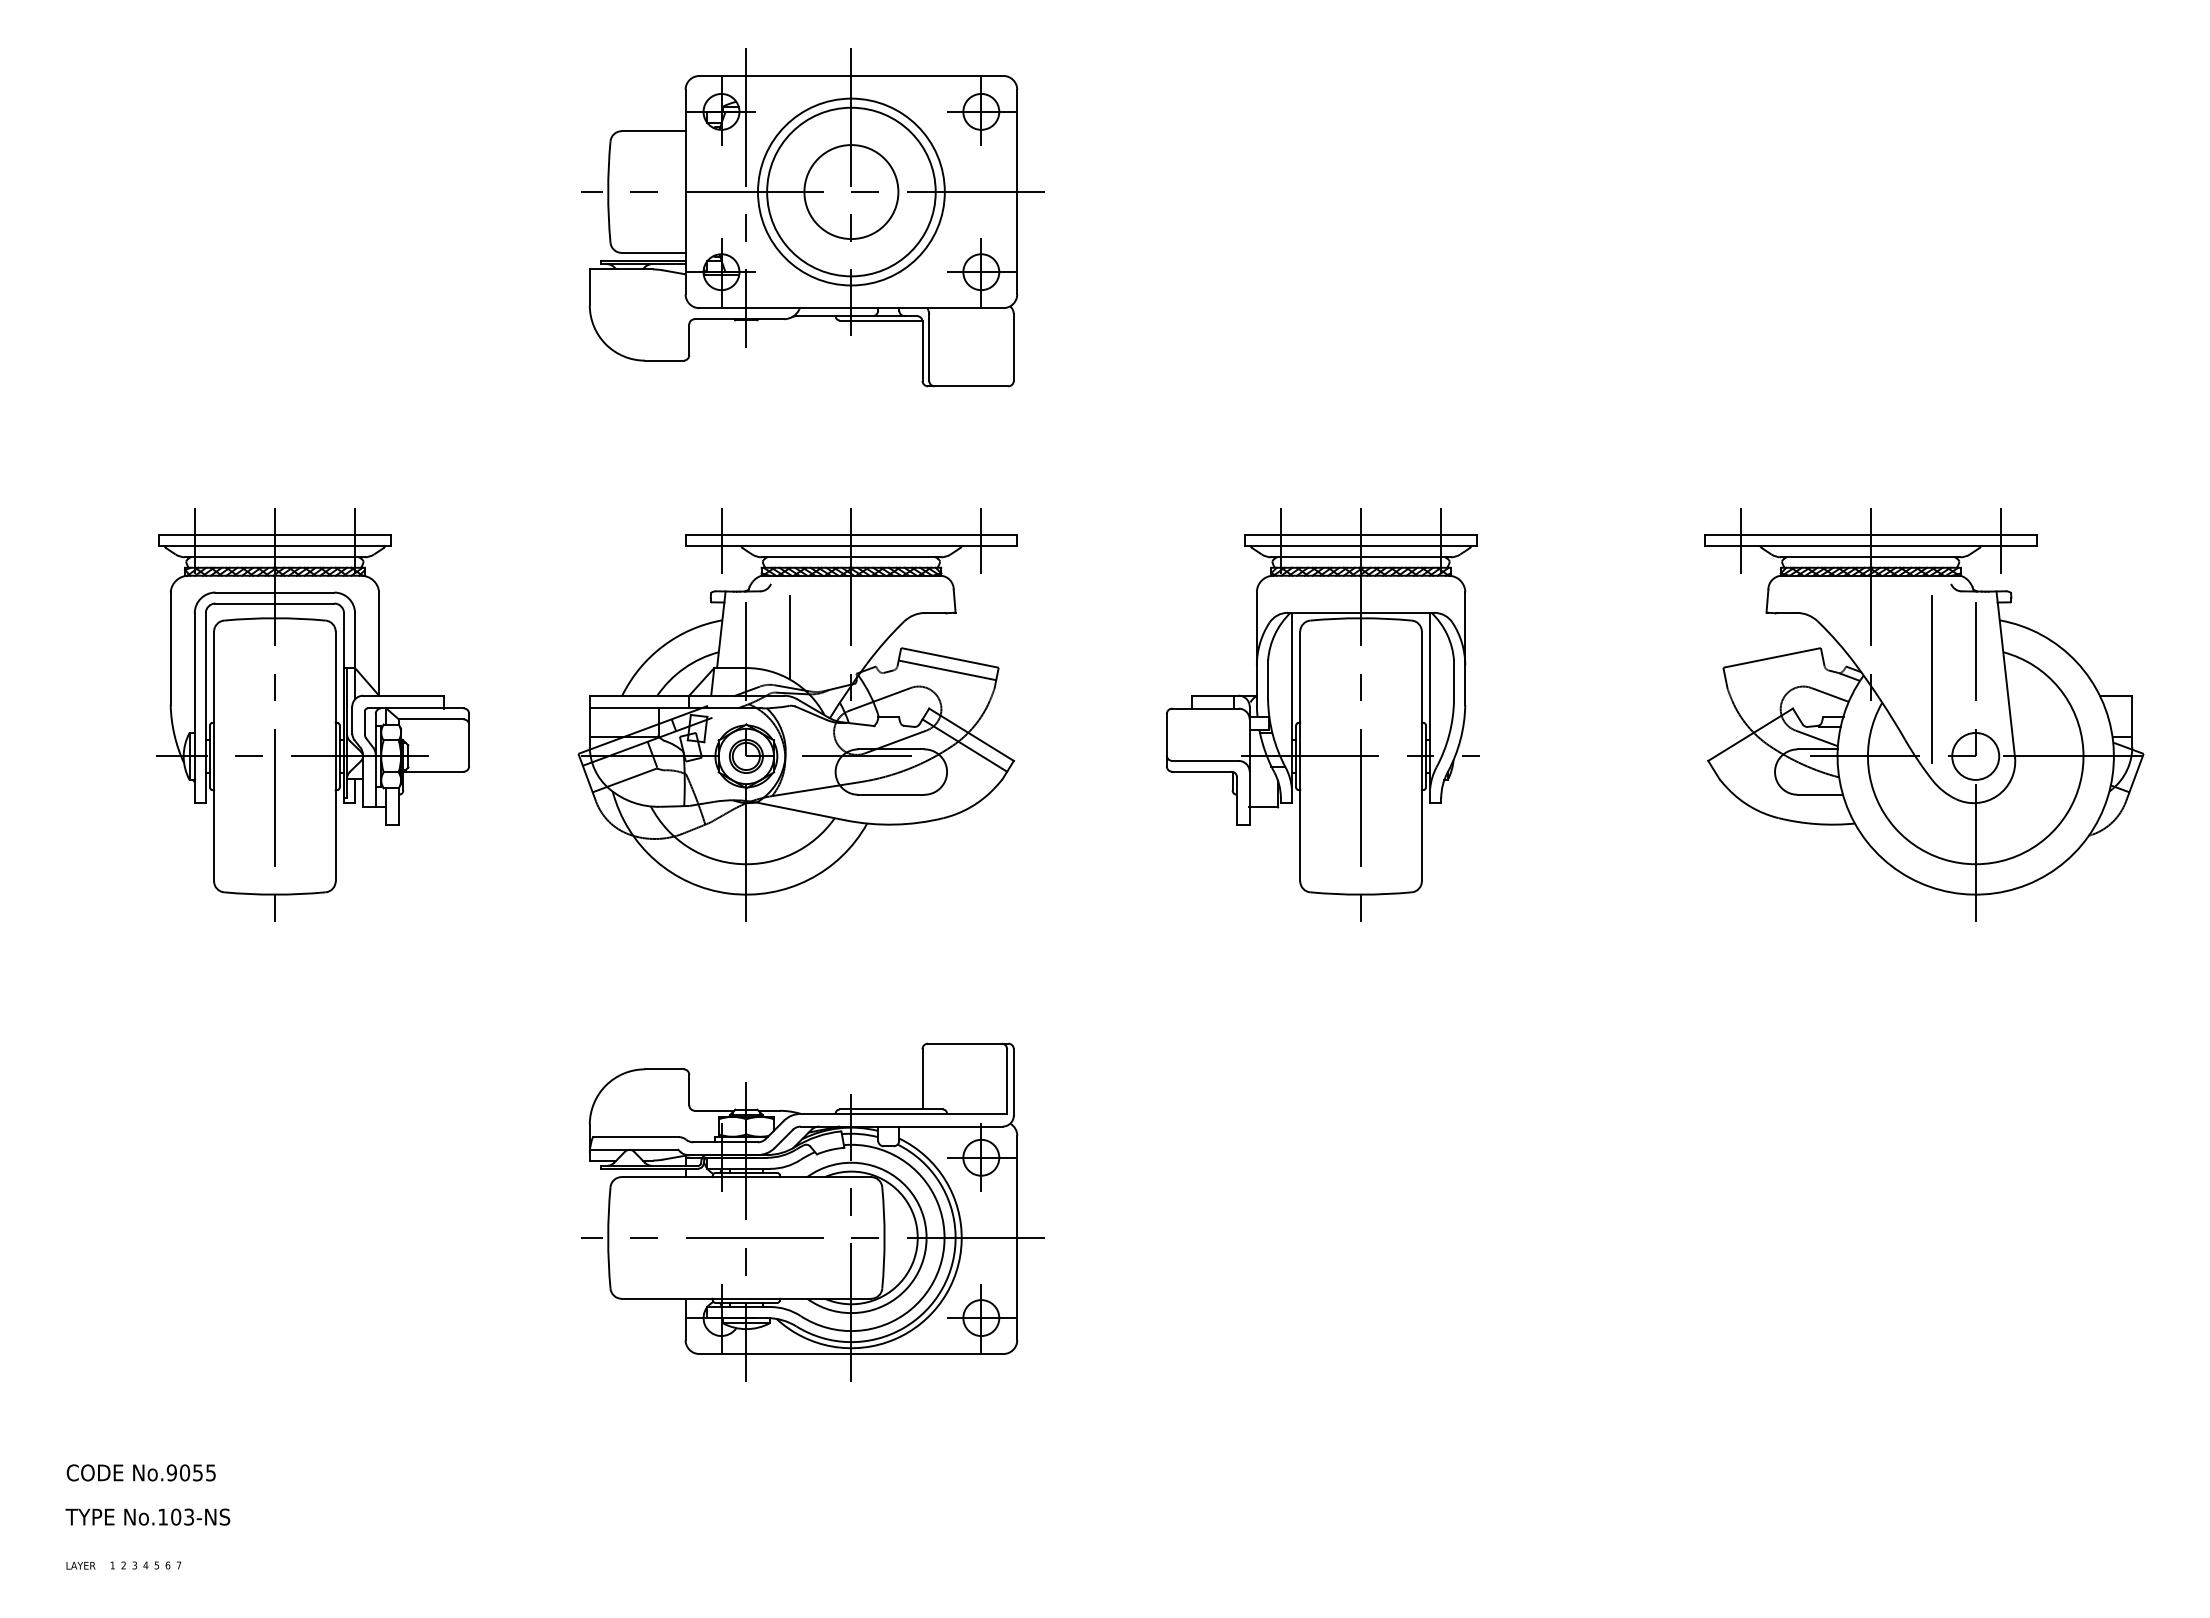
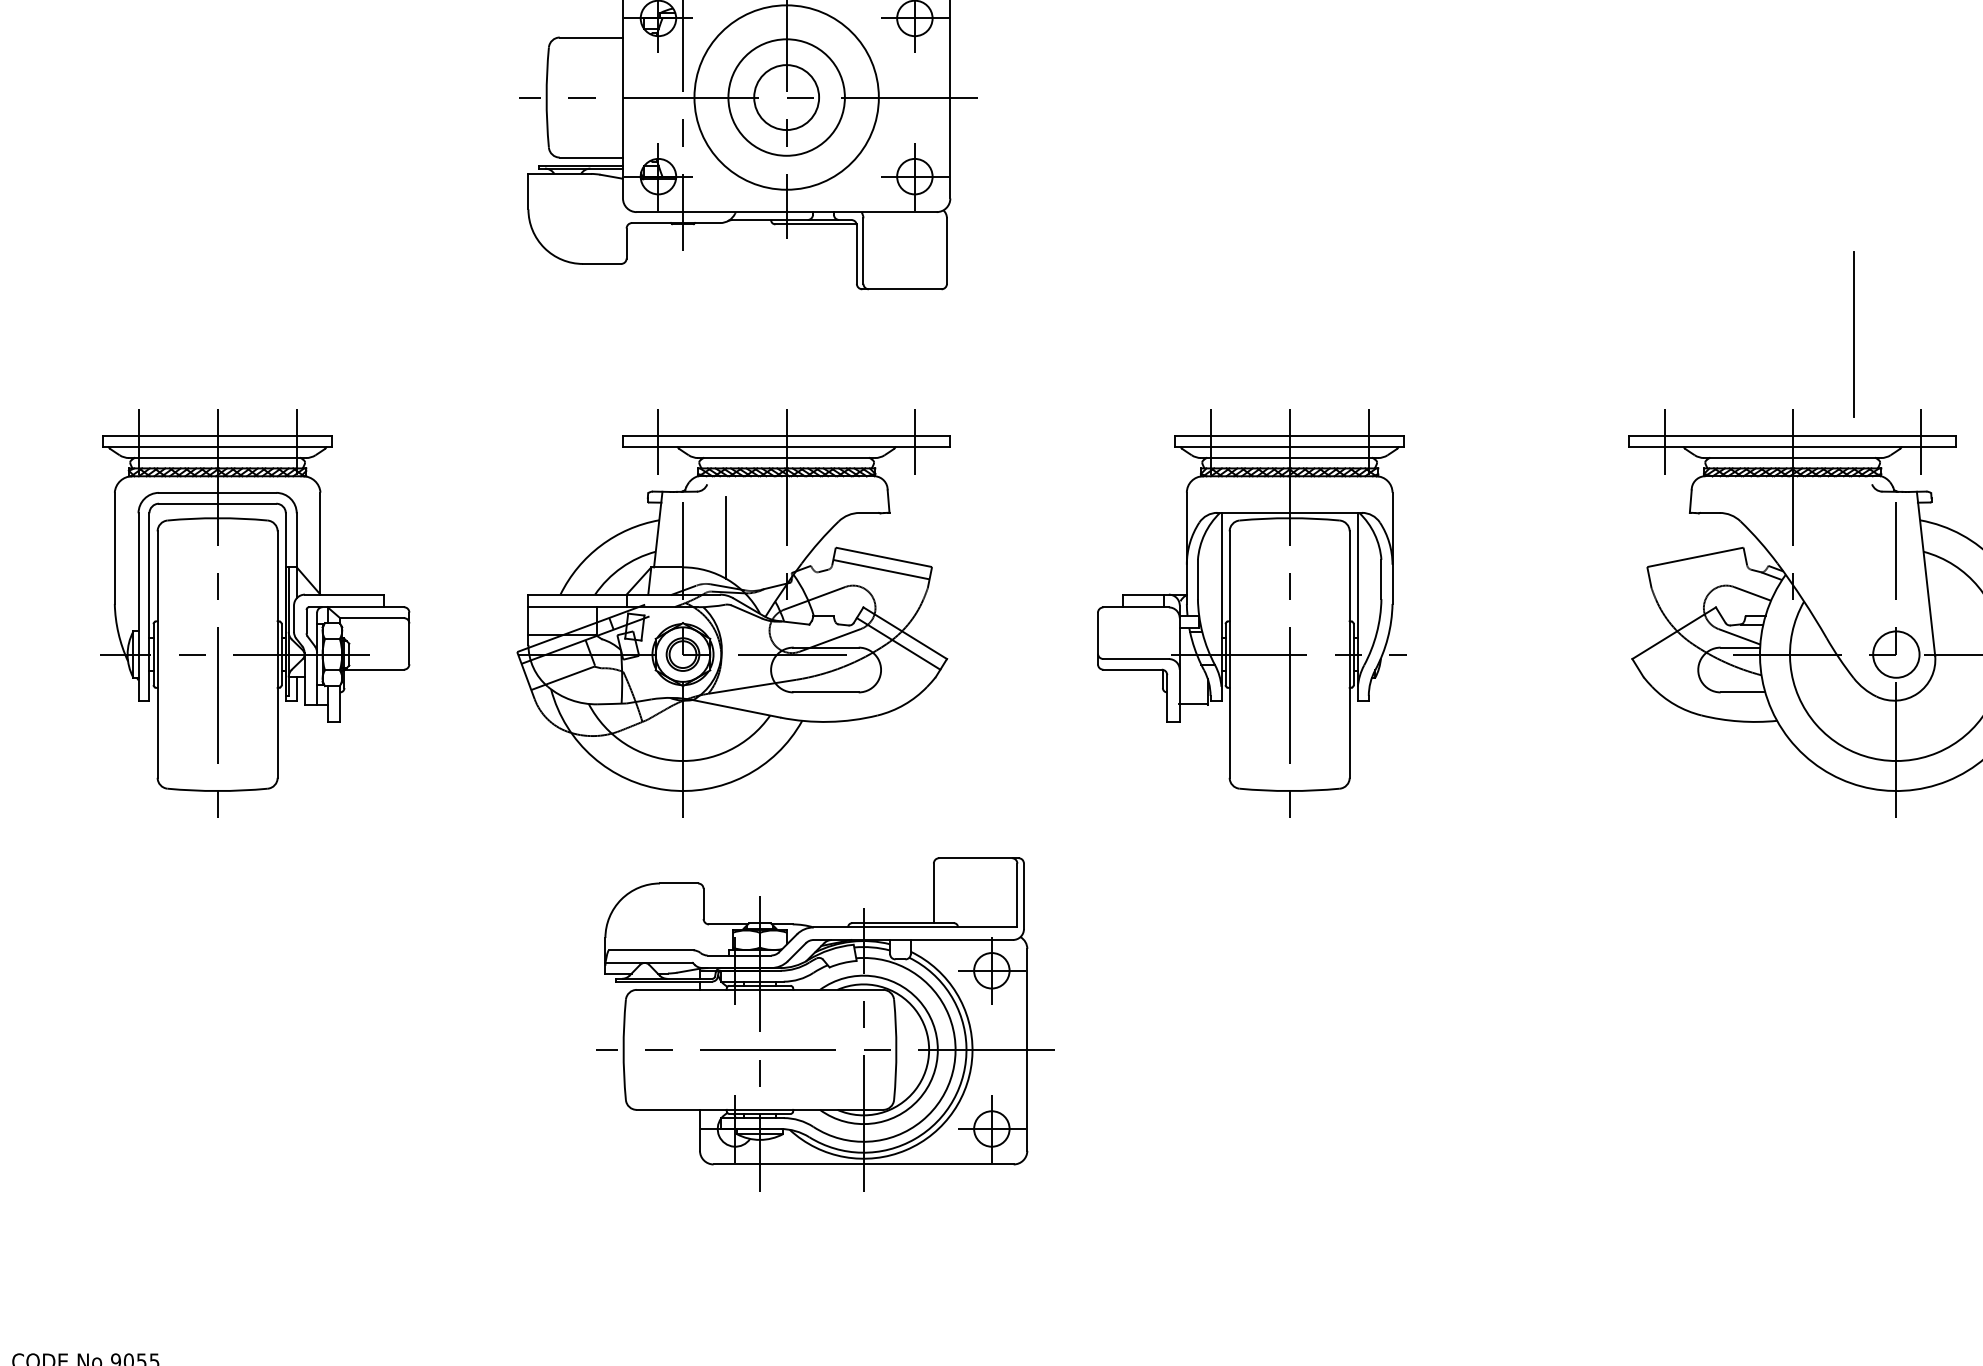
circle: (851, 191) -> (786, 97), size x0.7
circle: (851, 192) -> (786, 97), size x0.7
line: (1931, 679) -> (1852, 333), moved
part: (812, 1211) -> (825, 1023), moved

